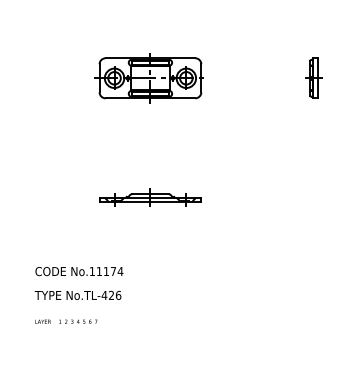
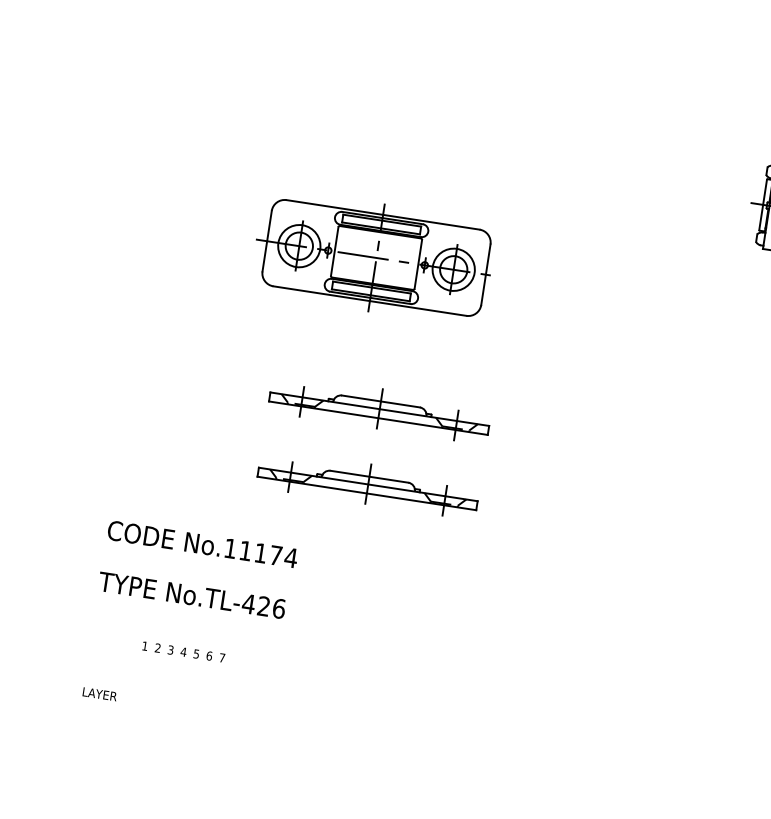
part: (148, 78) -> (372, 257), moved
part: (150, 232) -> (368, 483), added
text: (42, 321) -> (98, 693), moved

